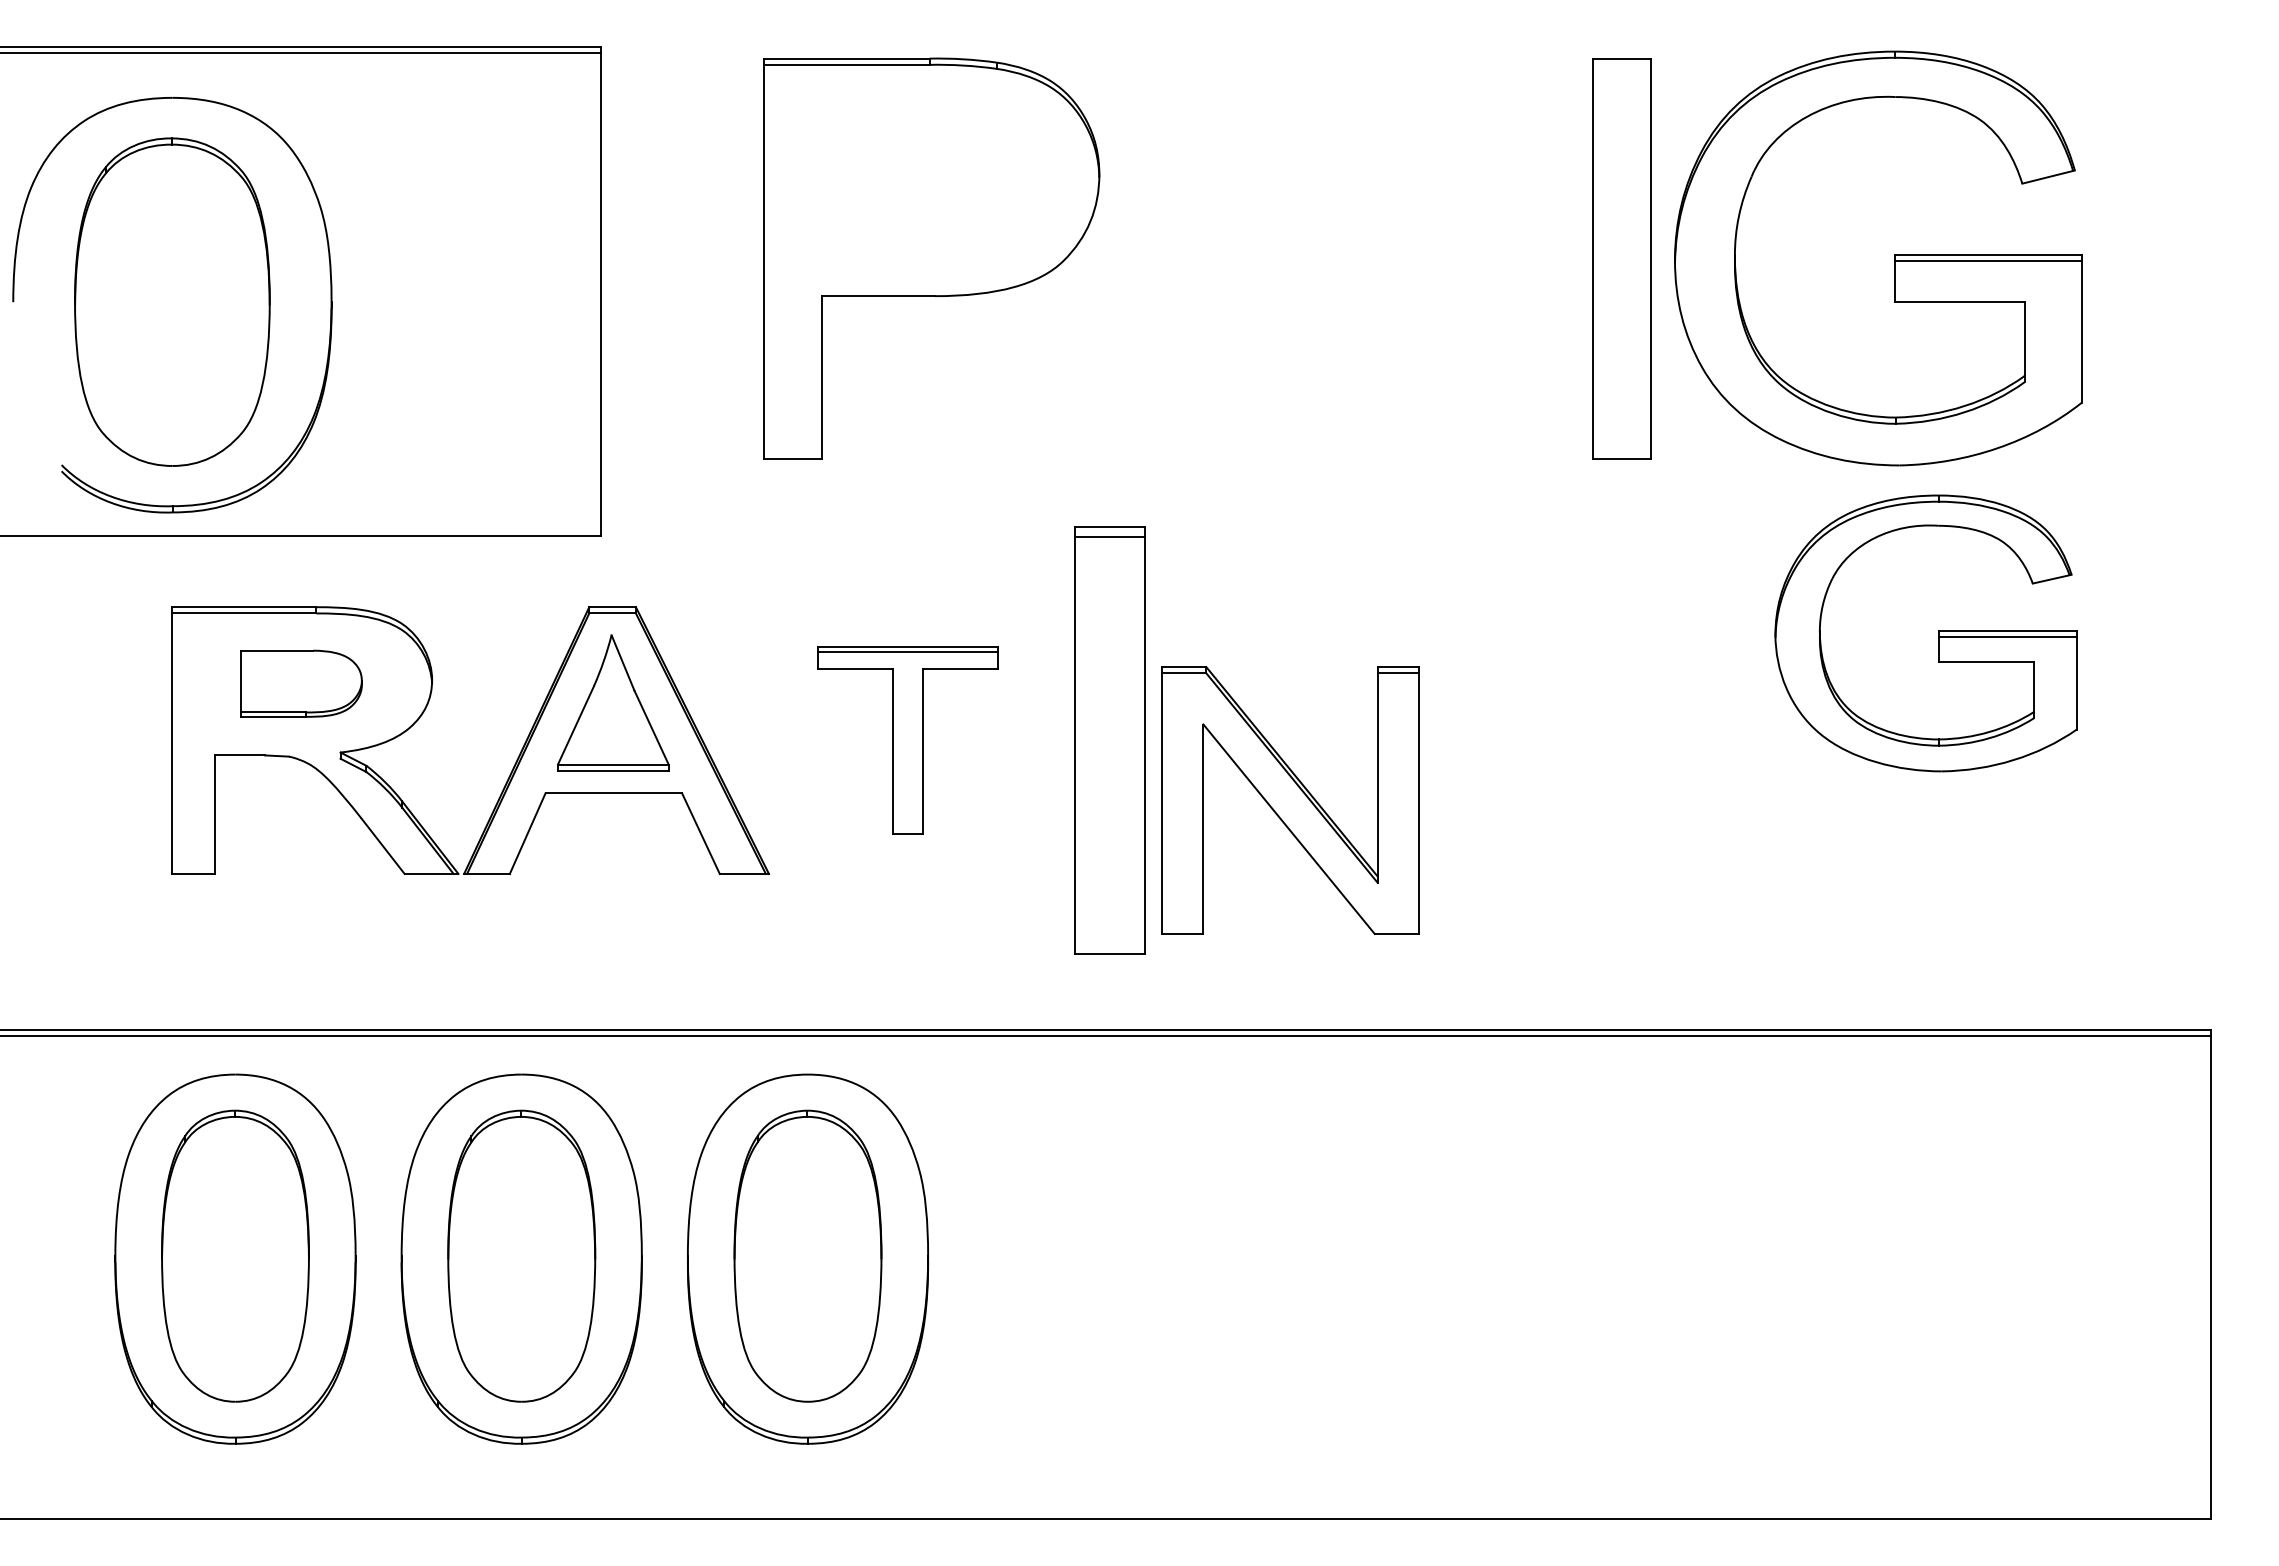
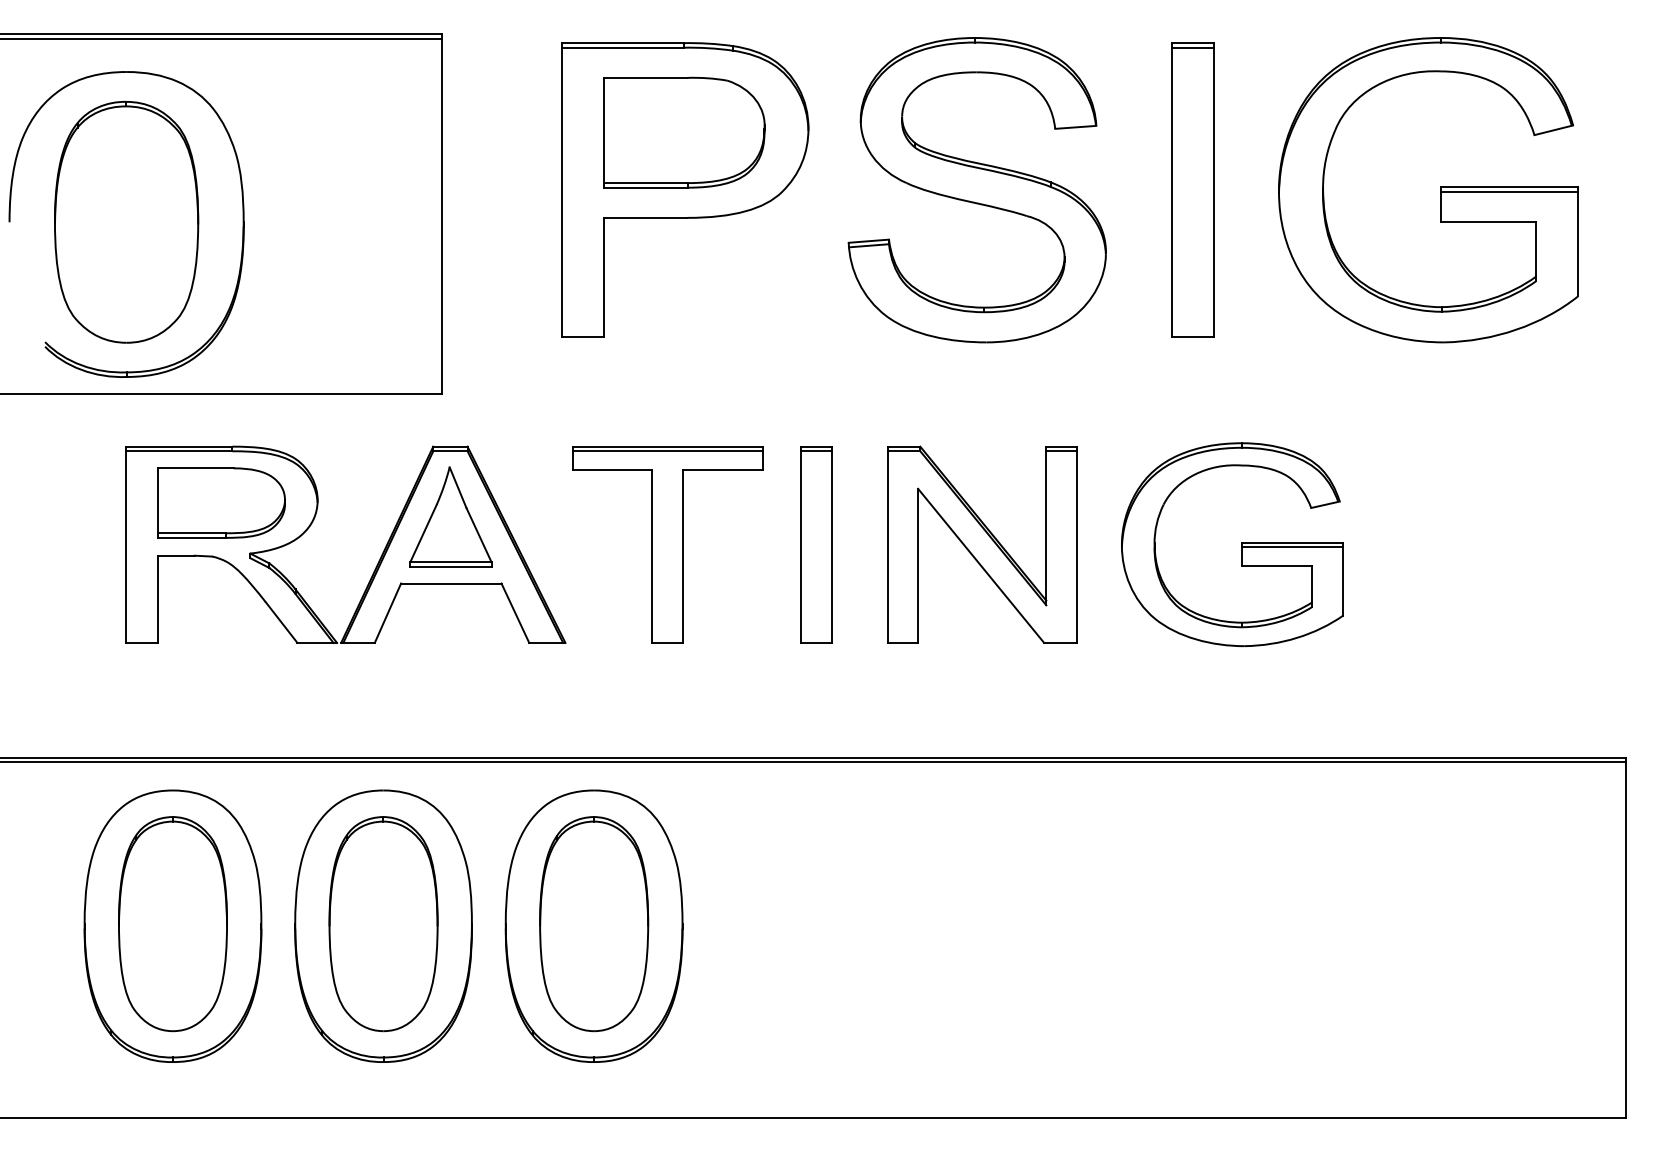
line: (1622, 64) -> (1193, 47), added
part: (930, 179) -> (684, 132), added
part: (1328, 258) -> (977, 190), added
part: (1894, 258) -> (1440, 190), moved
part: (1938, 633) -> (1241, 544), moved
part: (301, 683) -> (221, 502), size x1.43
part: (907, 740) -> (667, 544), size x1.43
part: (1110, 740) -> (816, 544), size x0.62
part: (1290, 800) -> (982, 544), moved

